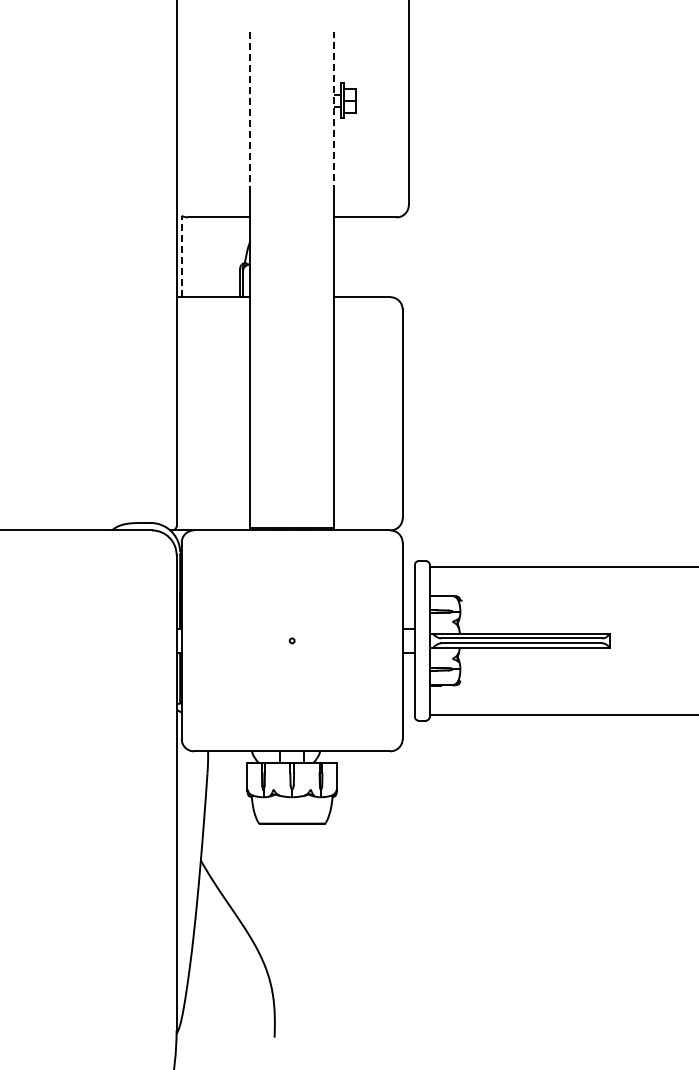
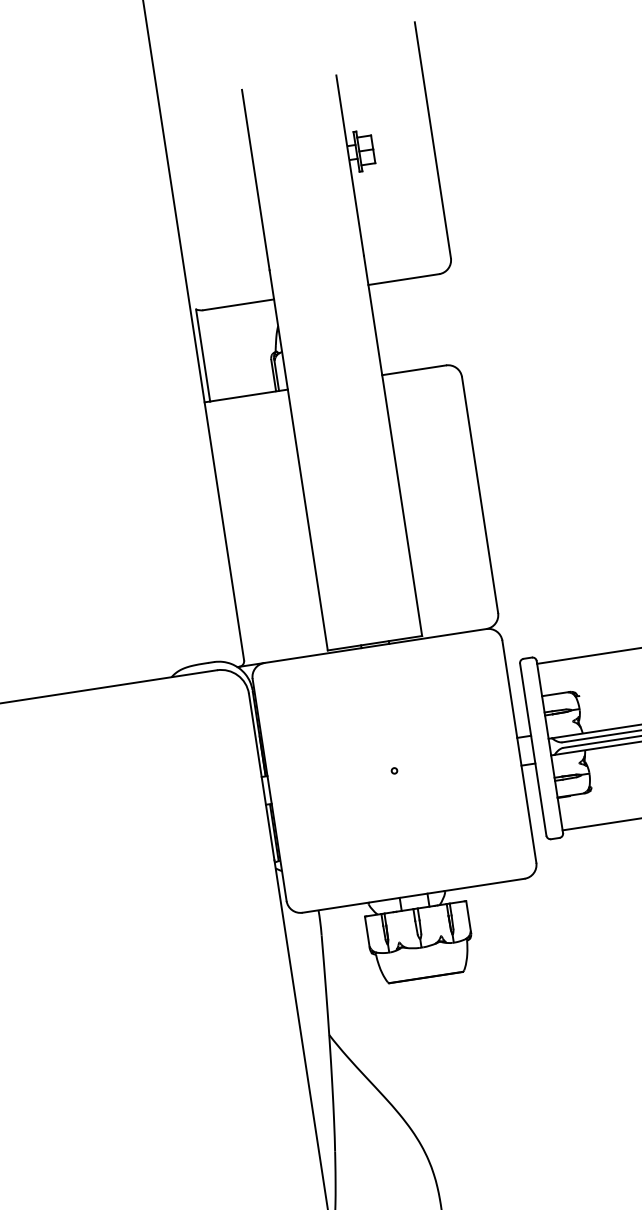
line: (250, 111) -> (255, 179), dashed -> solid
line: (333, 111) -> (349, 165), dashed -> solid
line: (181, 256) -> (202, 355), dashed -> solid

